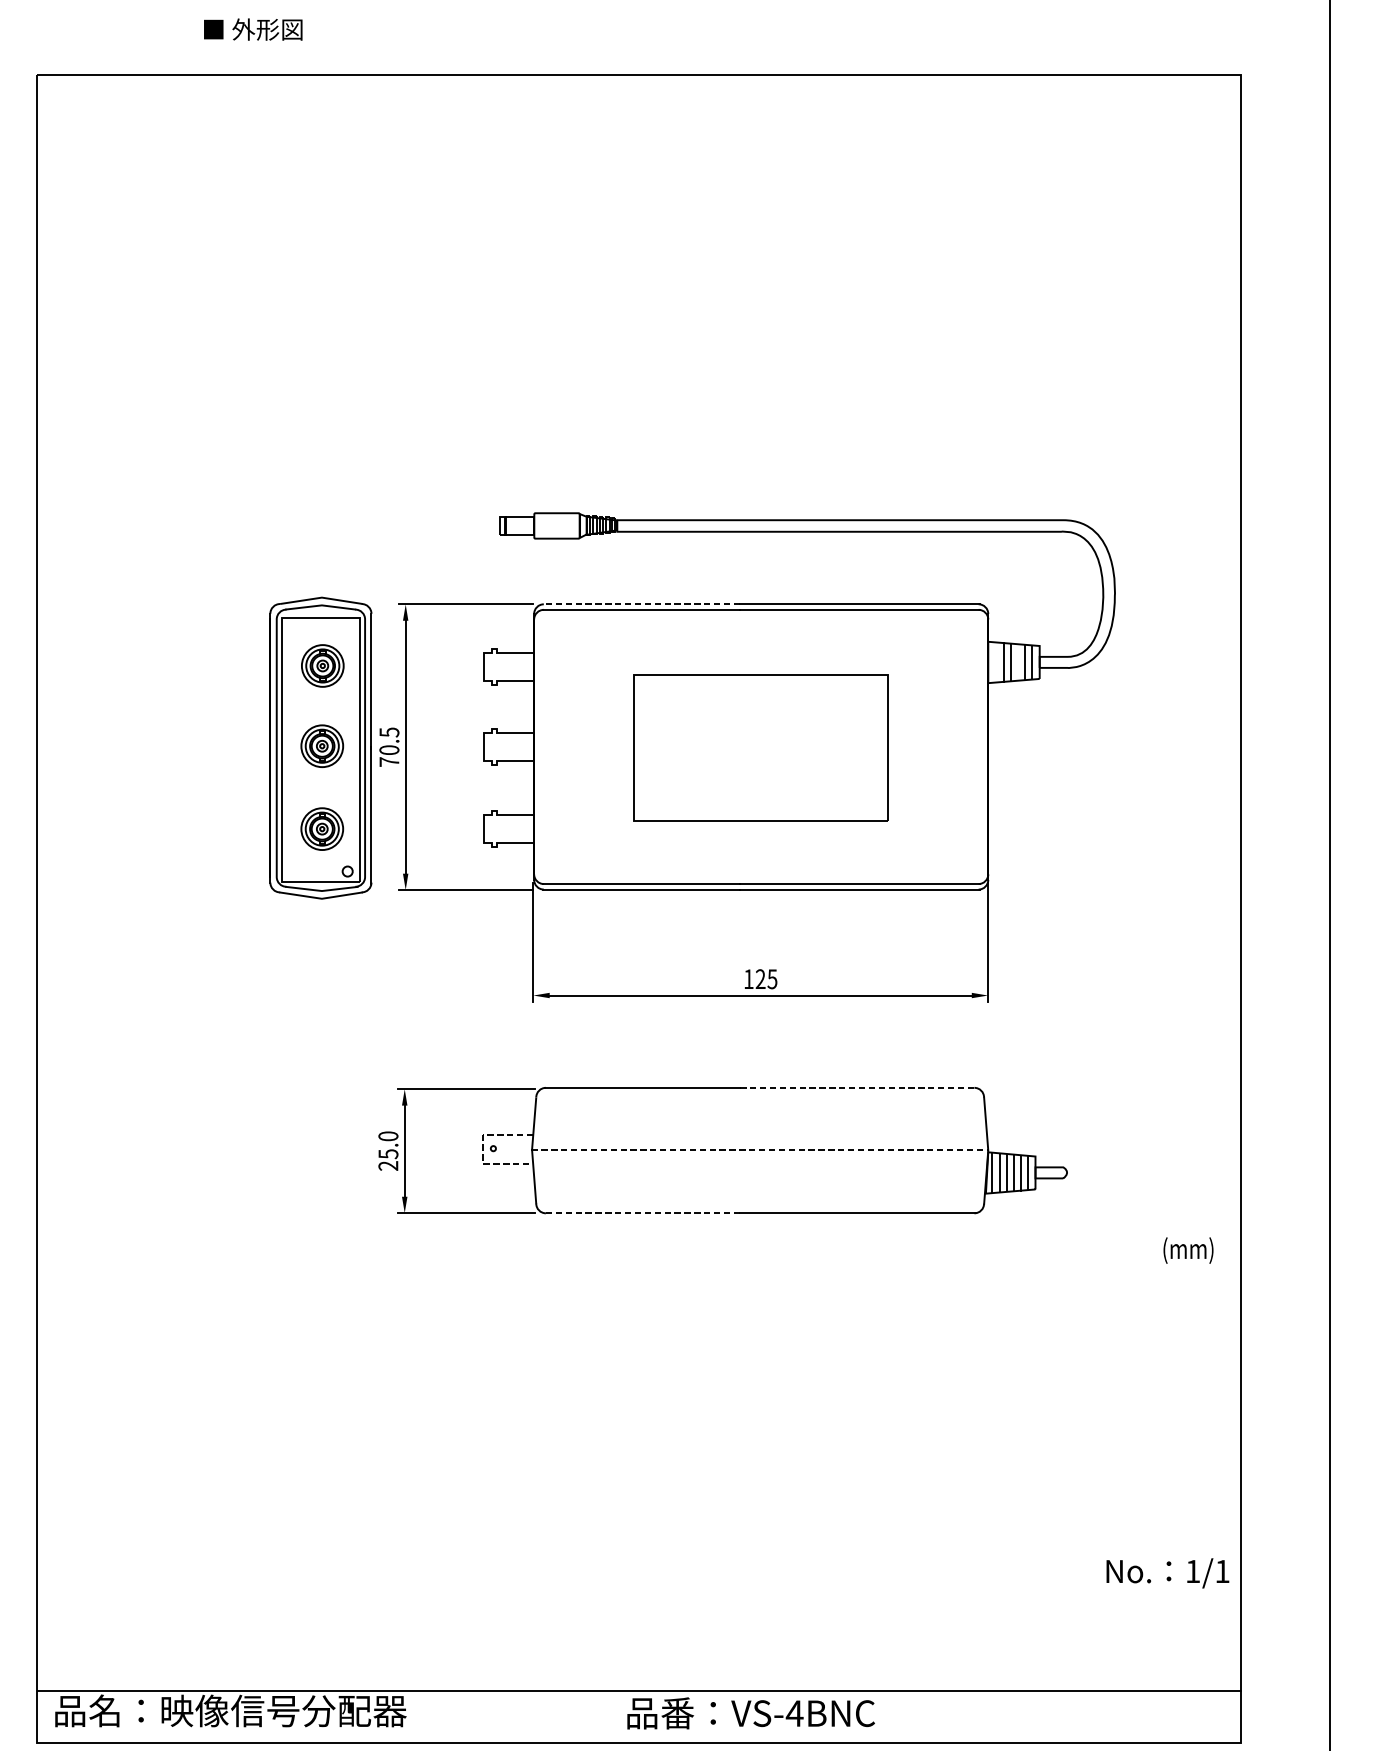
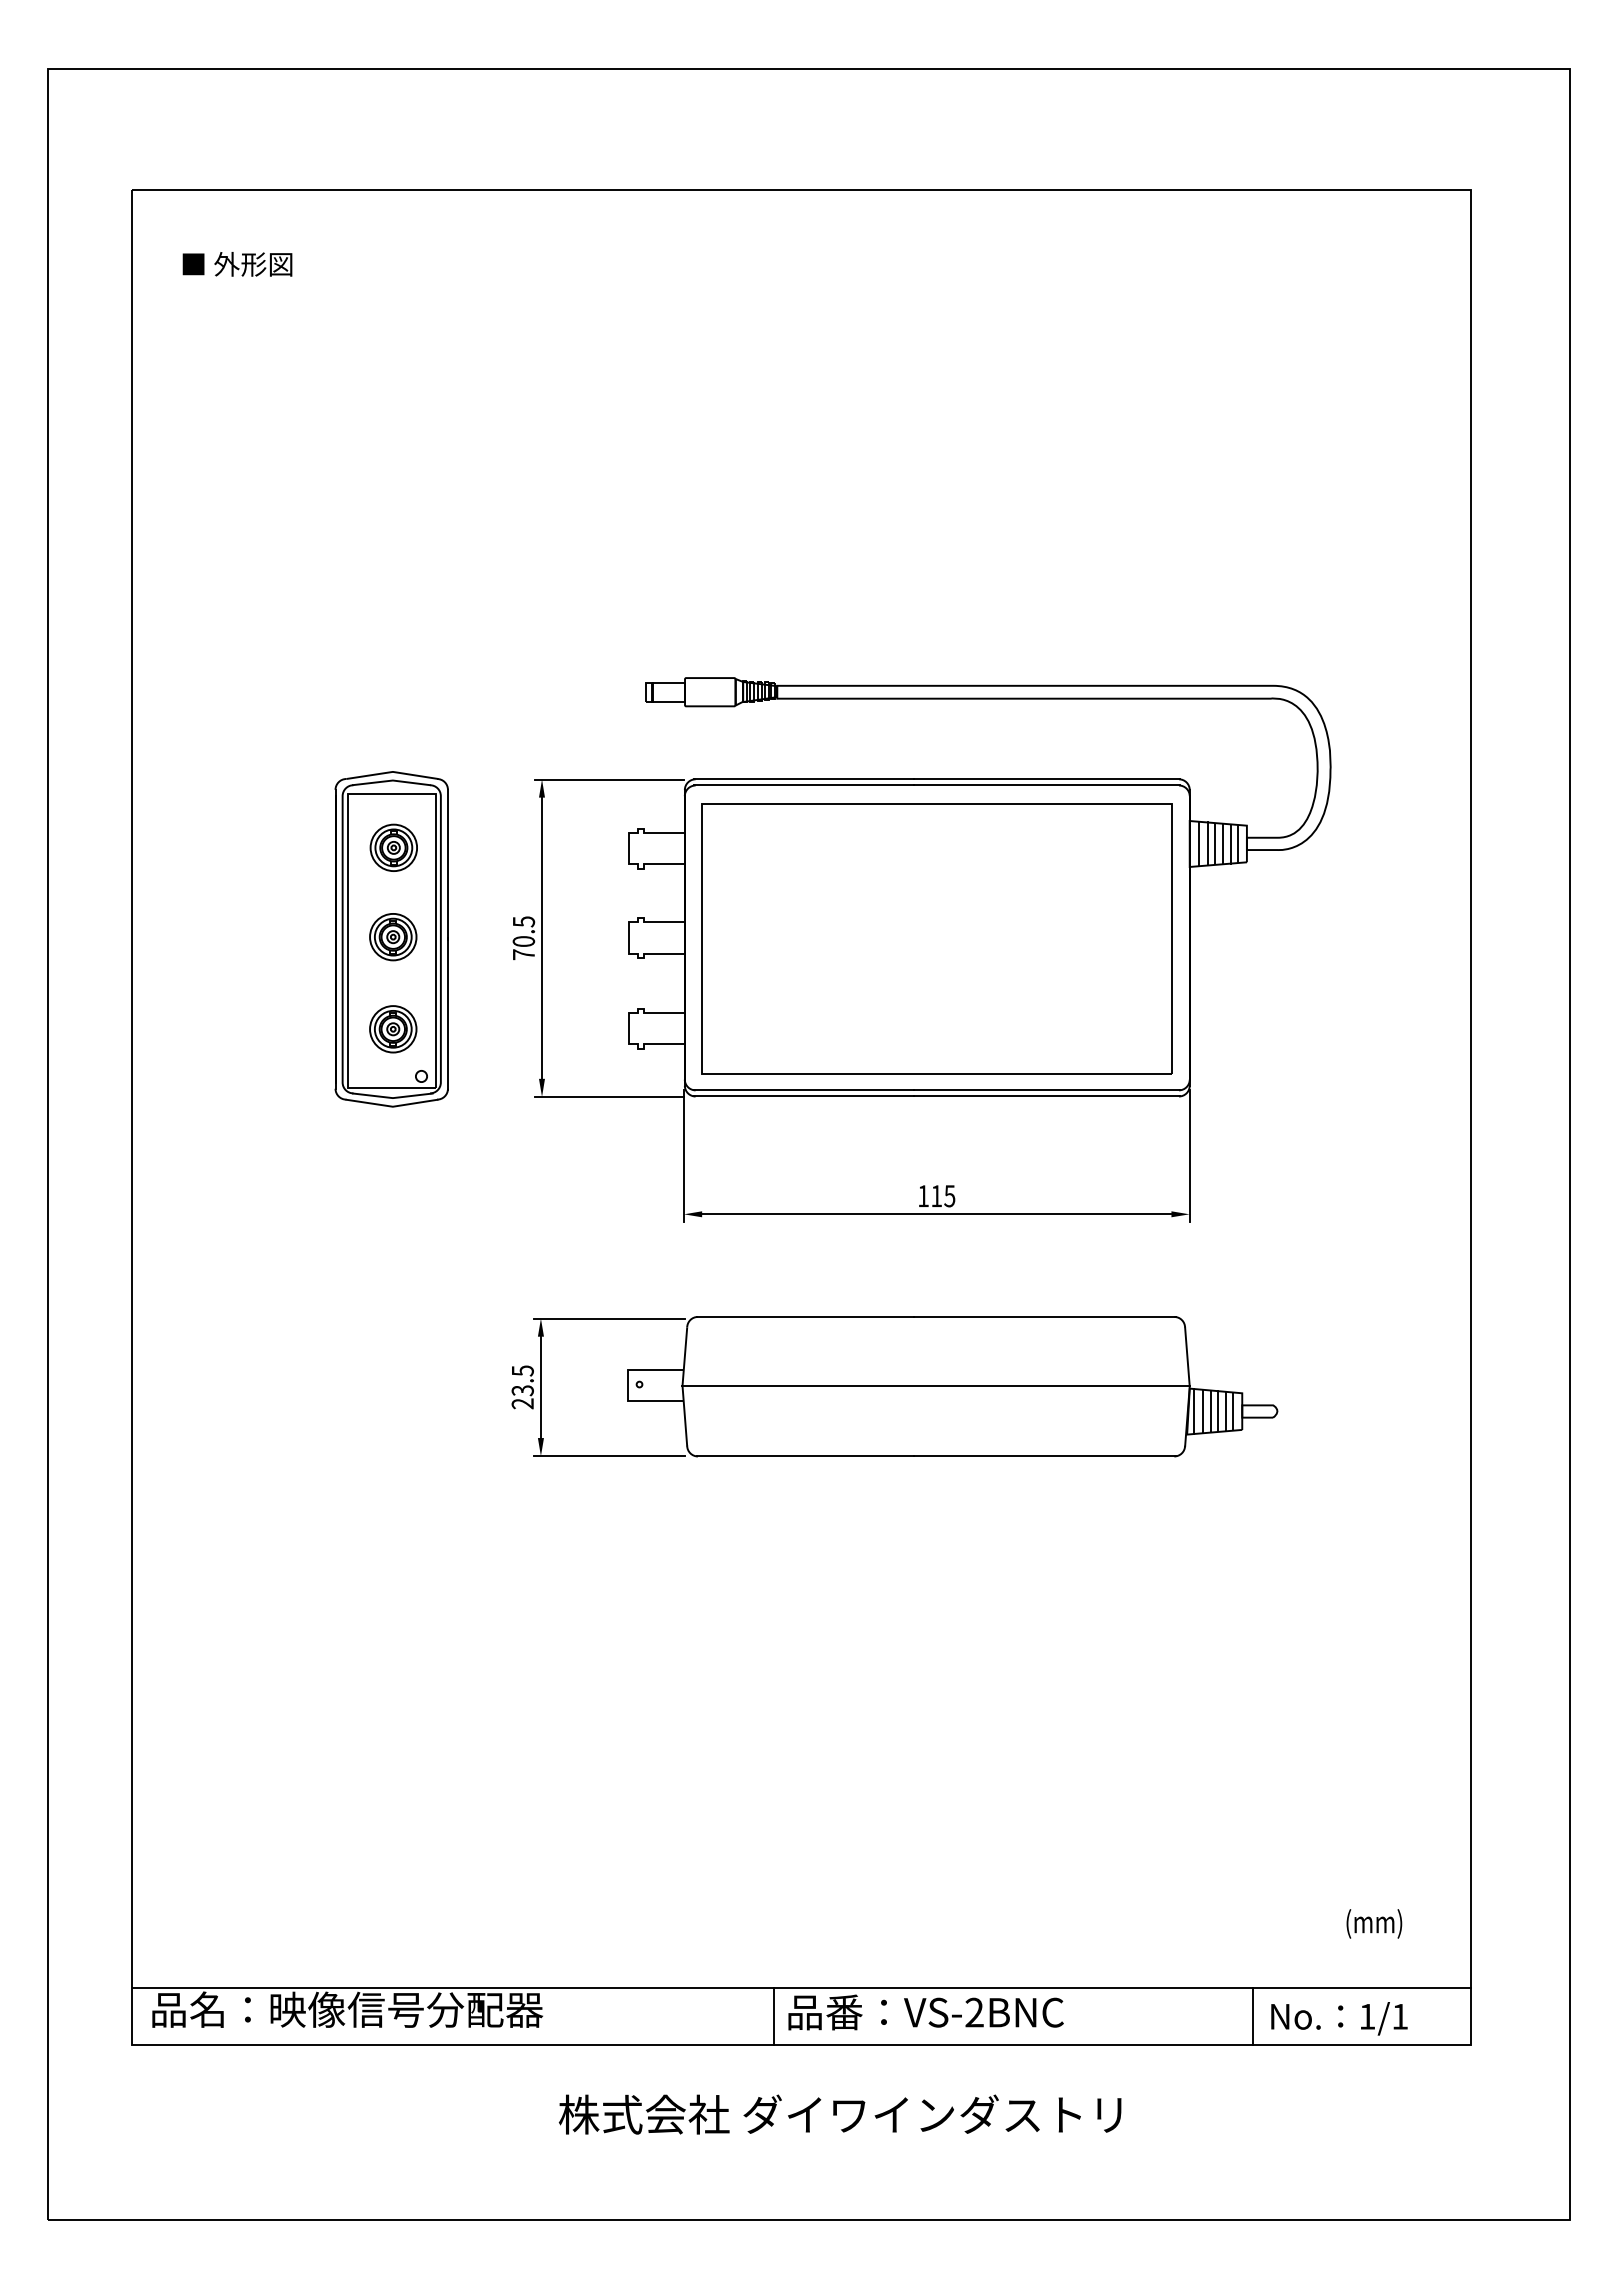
text: (253, 29) -> (237, 264), moved
line: (641, 604) -> (804, 779), dashed -> solid
line: (997, 662) -> (1199, 843), added
line: (1017, 662) -> (1222, 843), added
part: (760, 747) -> (936, 938), size x1.67
part: (320, 748) -> (391, 939), moved
text: (760, 978) -> (936, 1195), 125 -> 115
line: (857, 1087) -> (1044, 1316), dashed -> solid
text: (388, 1145) -> (522, 1380), 25.0 -> 23.5
line: (759, 1149) -> (935, 1385), dashed -> solid
line: (482, 1150) -> (627, 1386), dashed -> solid
line: (642, 1213) -> (805, 1456), dashed -> solid
text: (1188, 1250) -> (1374, 1923), moved
text: (1167, 1573) -> (1339, 2018), moved
text: (794, 1713) -> (974, 2012), VS-4BNC -> VS-2BNC
line: (613, 1717) -> (773, 2016), added
line: (1044, 1717) -> (1252, 2016), added

